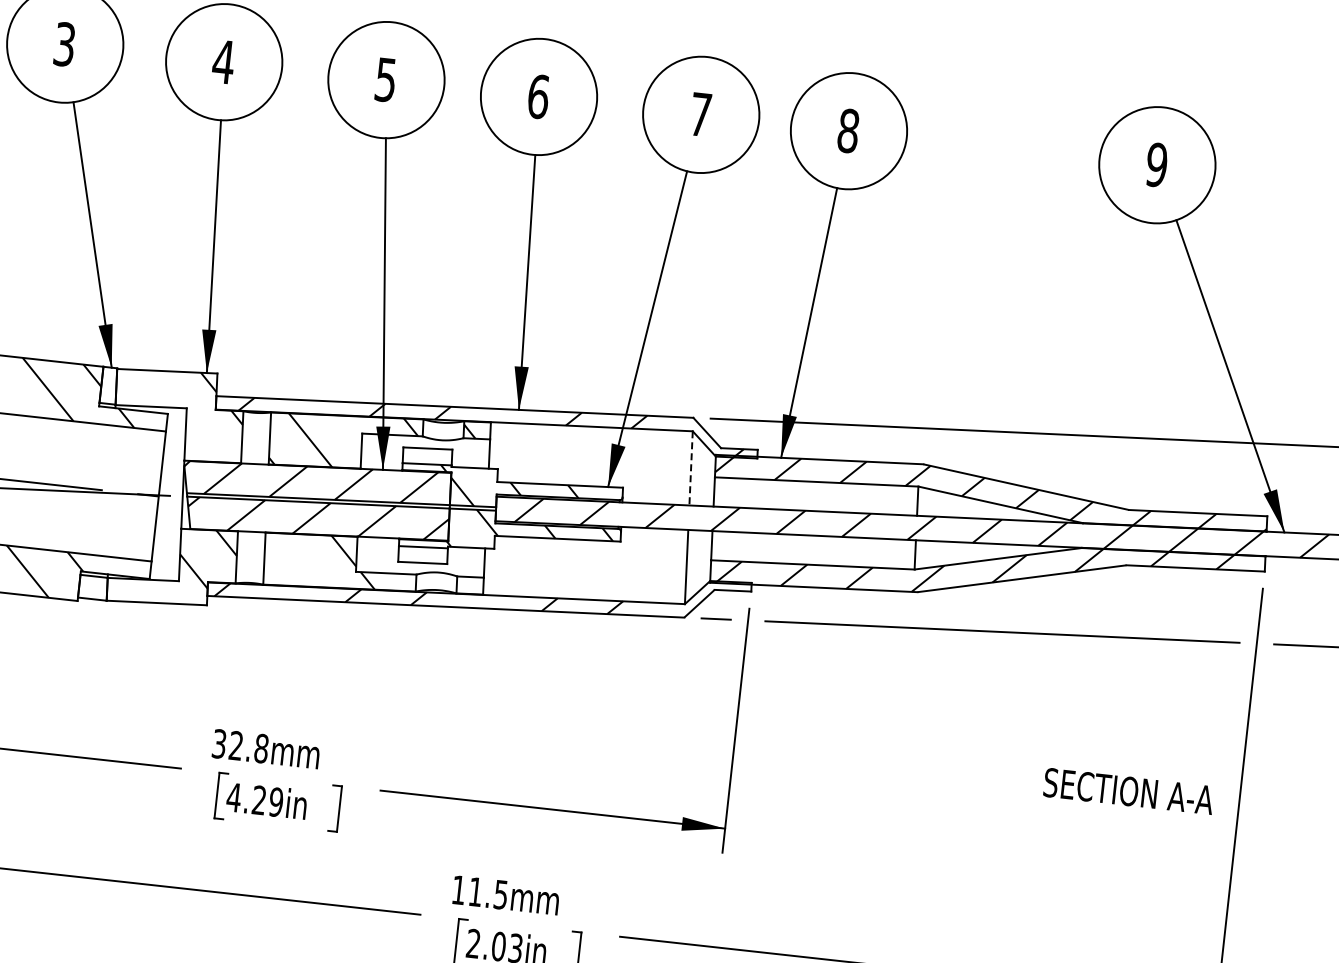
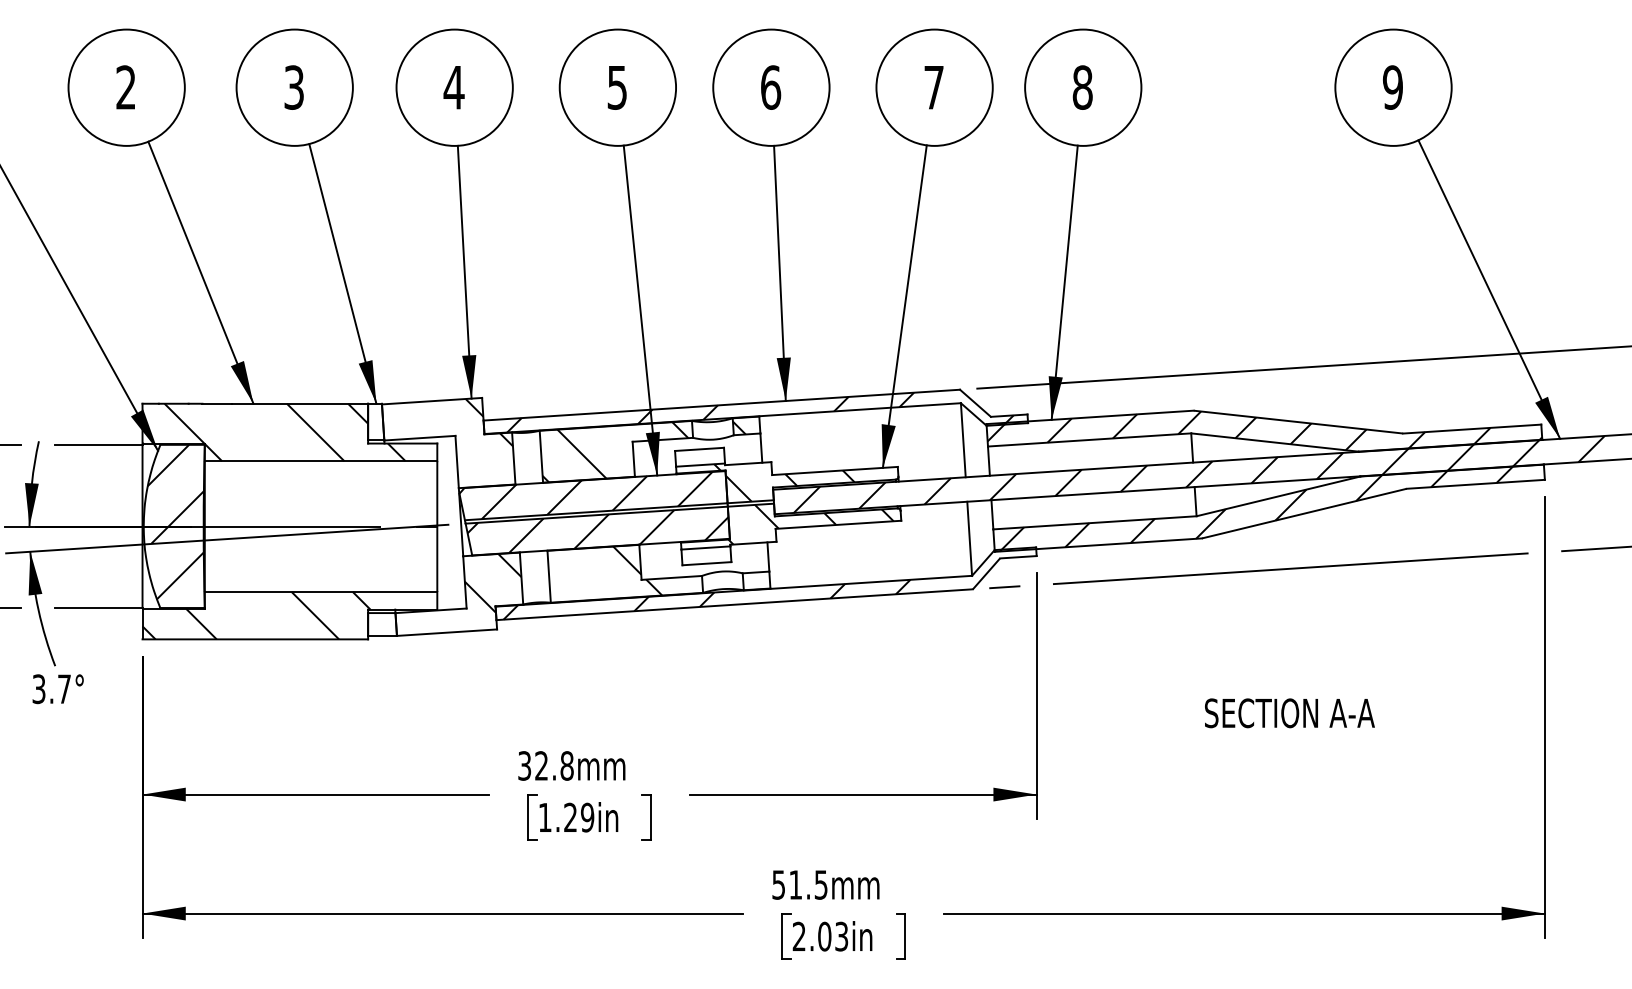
line: (691, 468) -> (963, 440), dashed -> solid
text: (1128, 791) -> (1289, 713), moved
text: (234, 797) -> (545, 817), 4.29in -> 1.29in
text: (458, 889) -> (778, 884), 11.5mm -> 51.5mm

